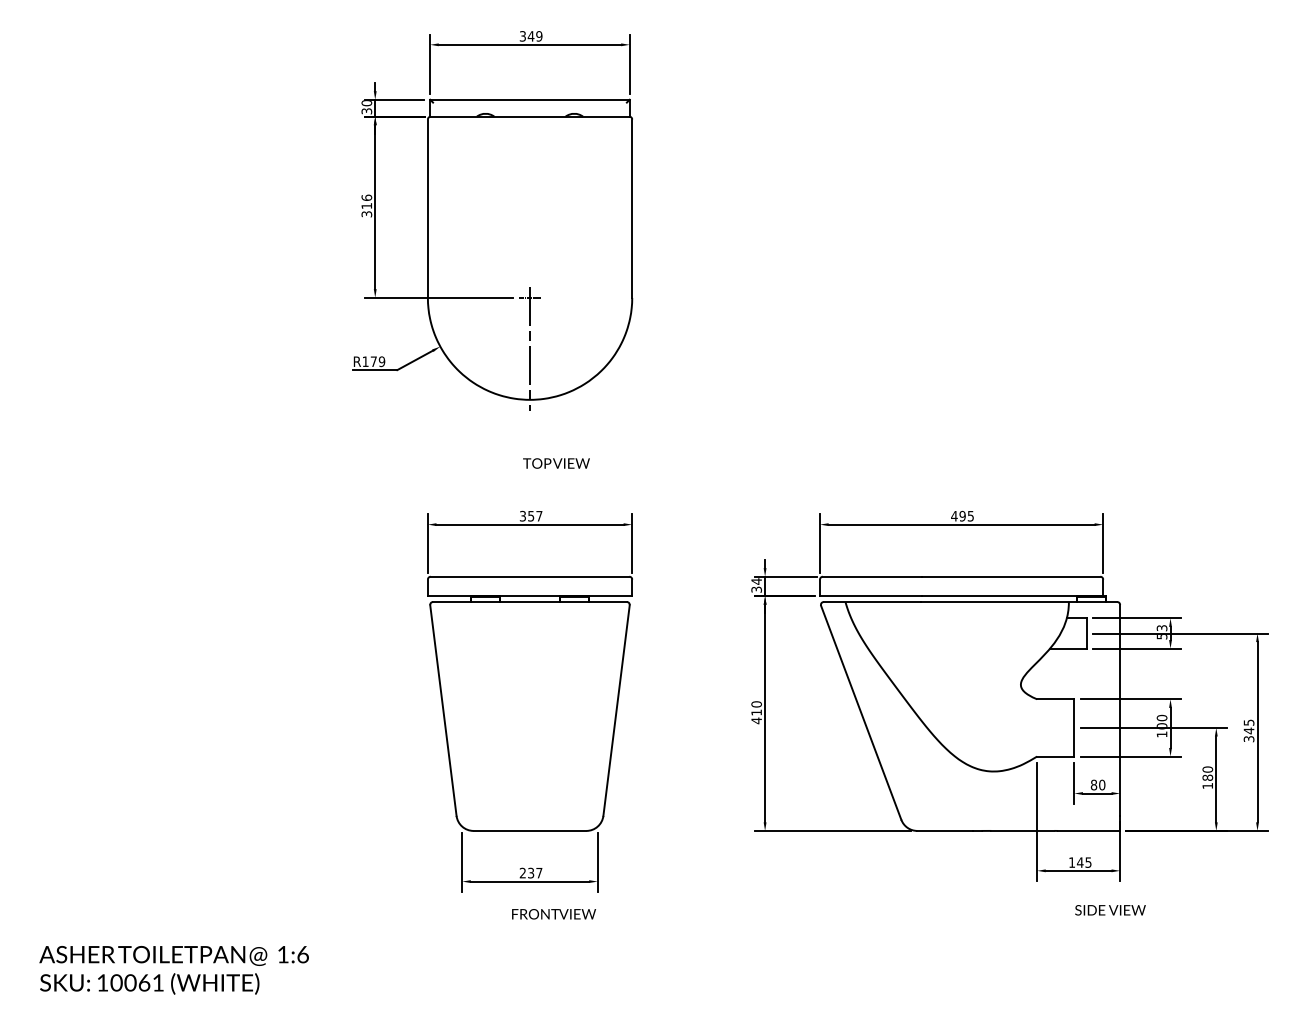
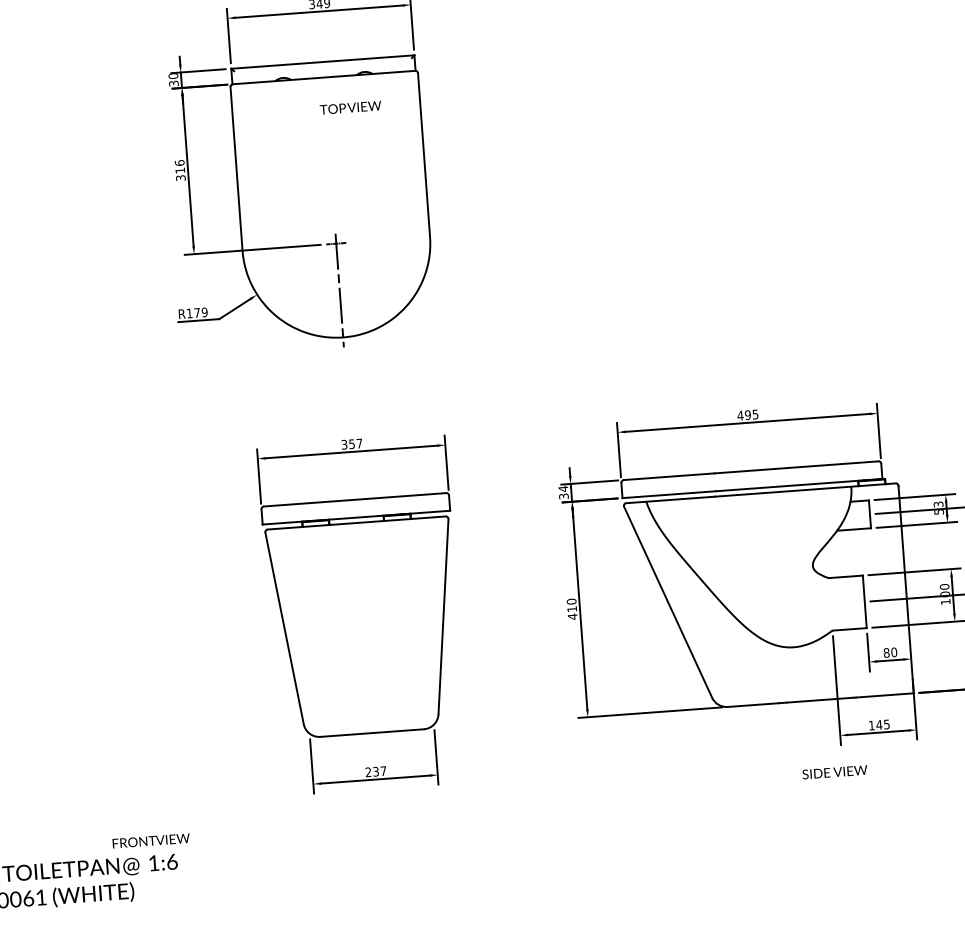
text: (556, 463) -> (350, 107), moved
text: (1110, 910) -> (835, 772), moved
text: (553, 914) -> (150, 841), moved

